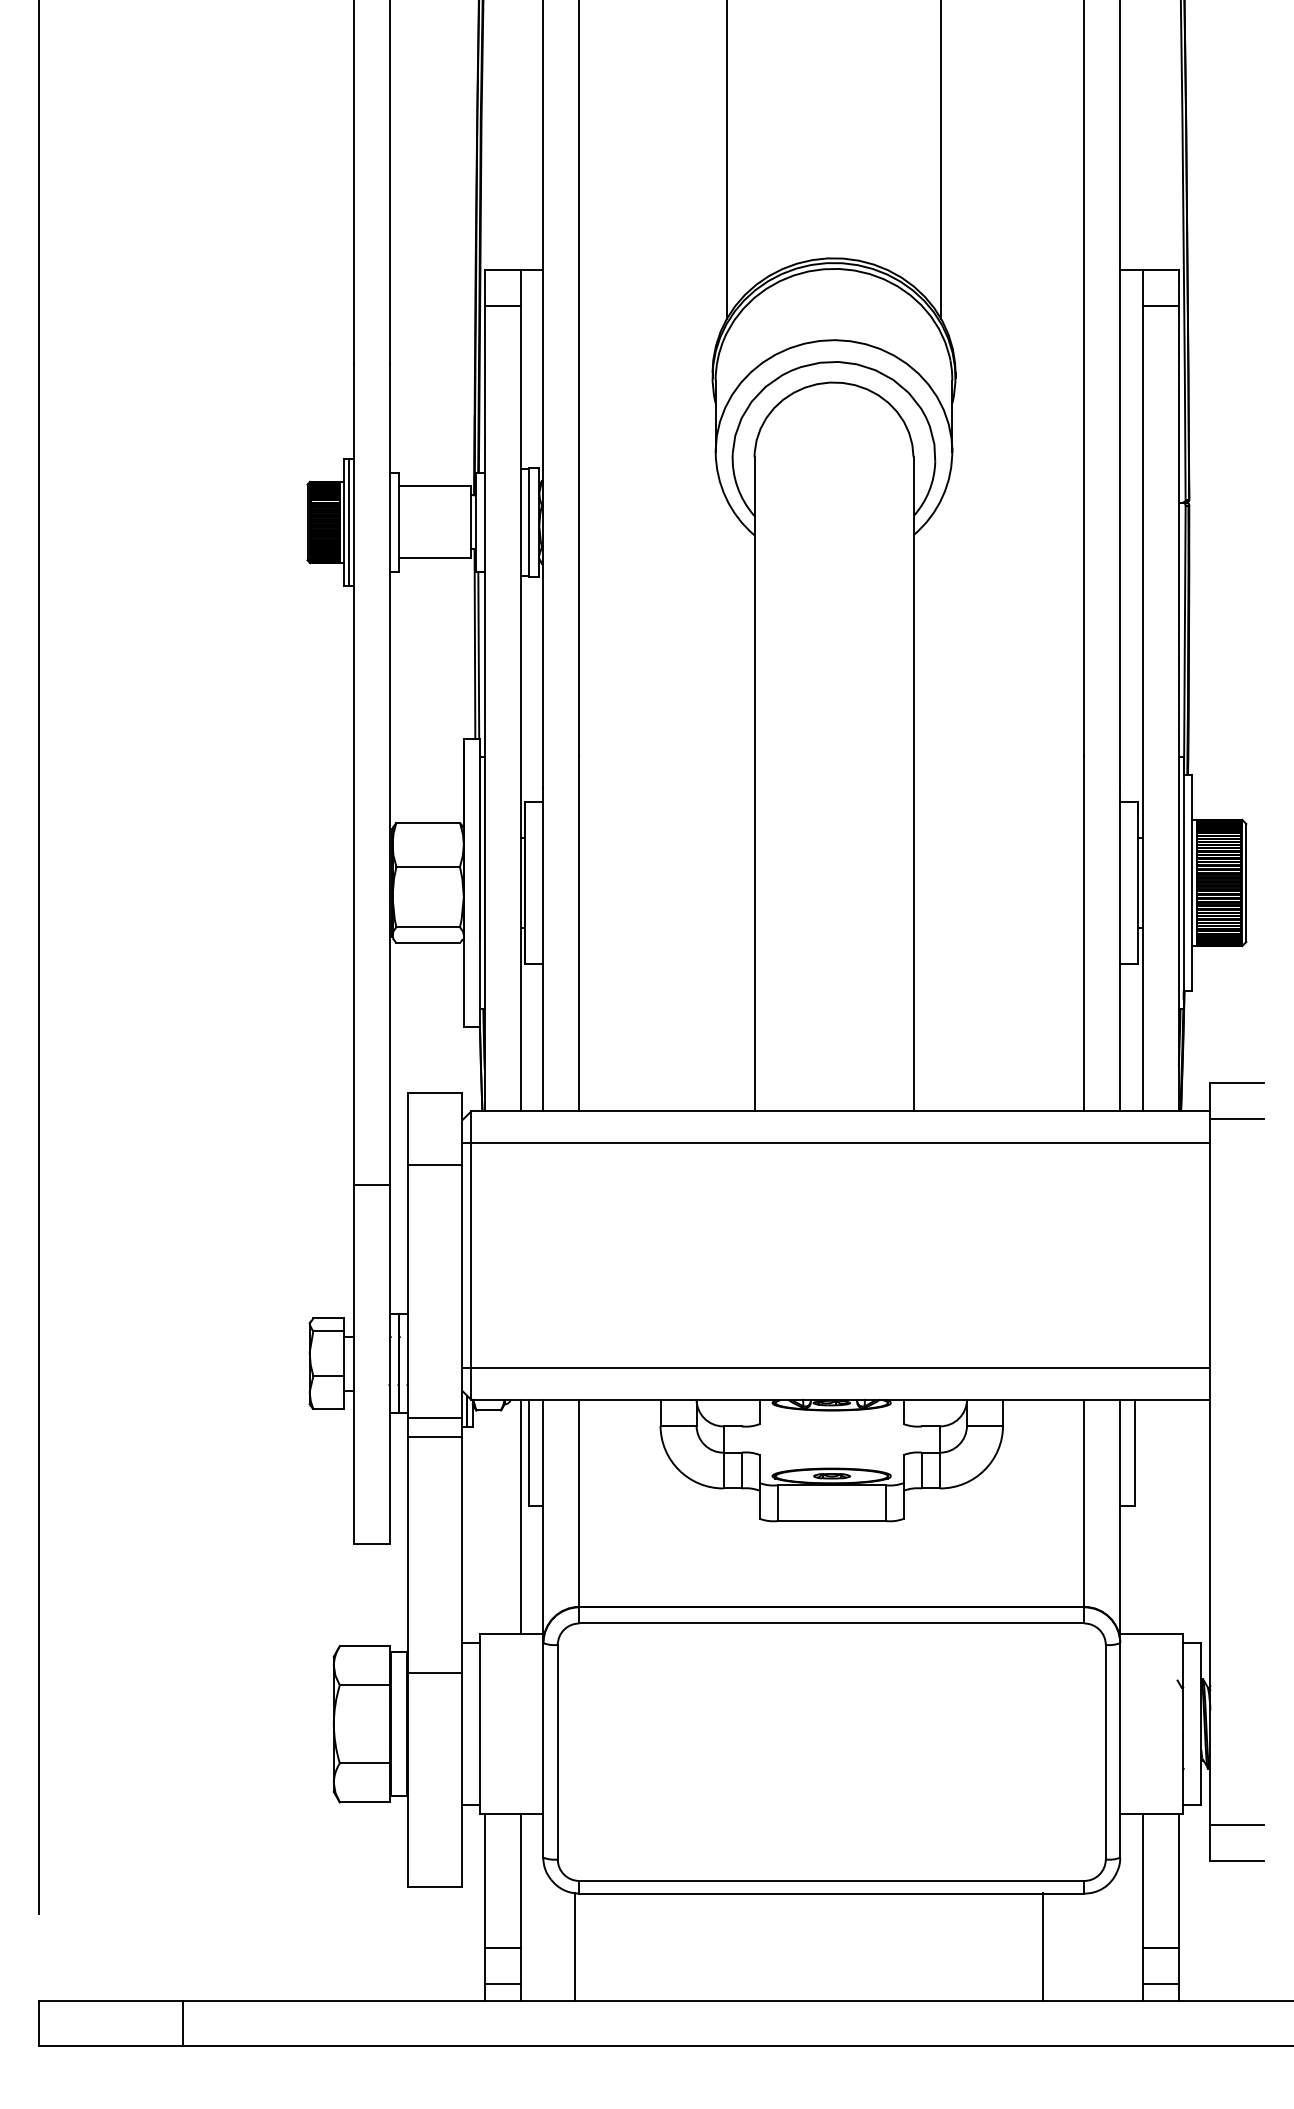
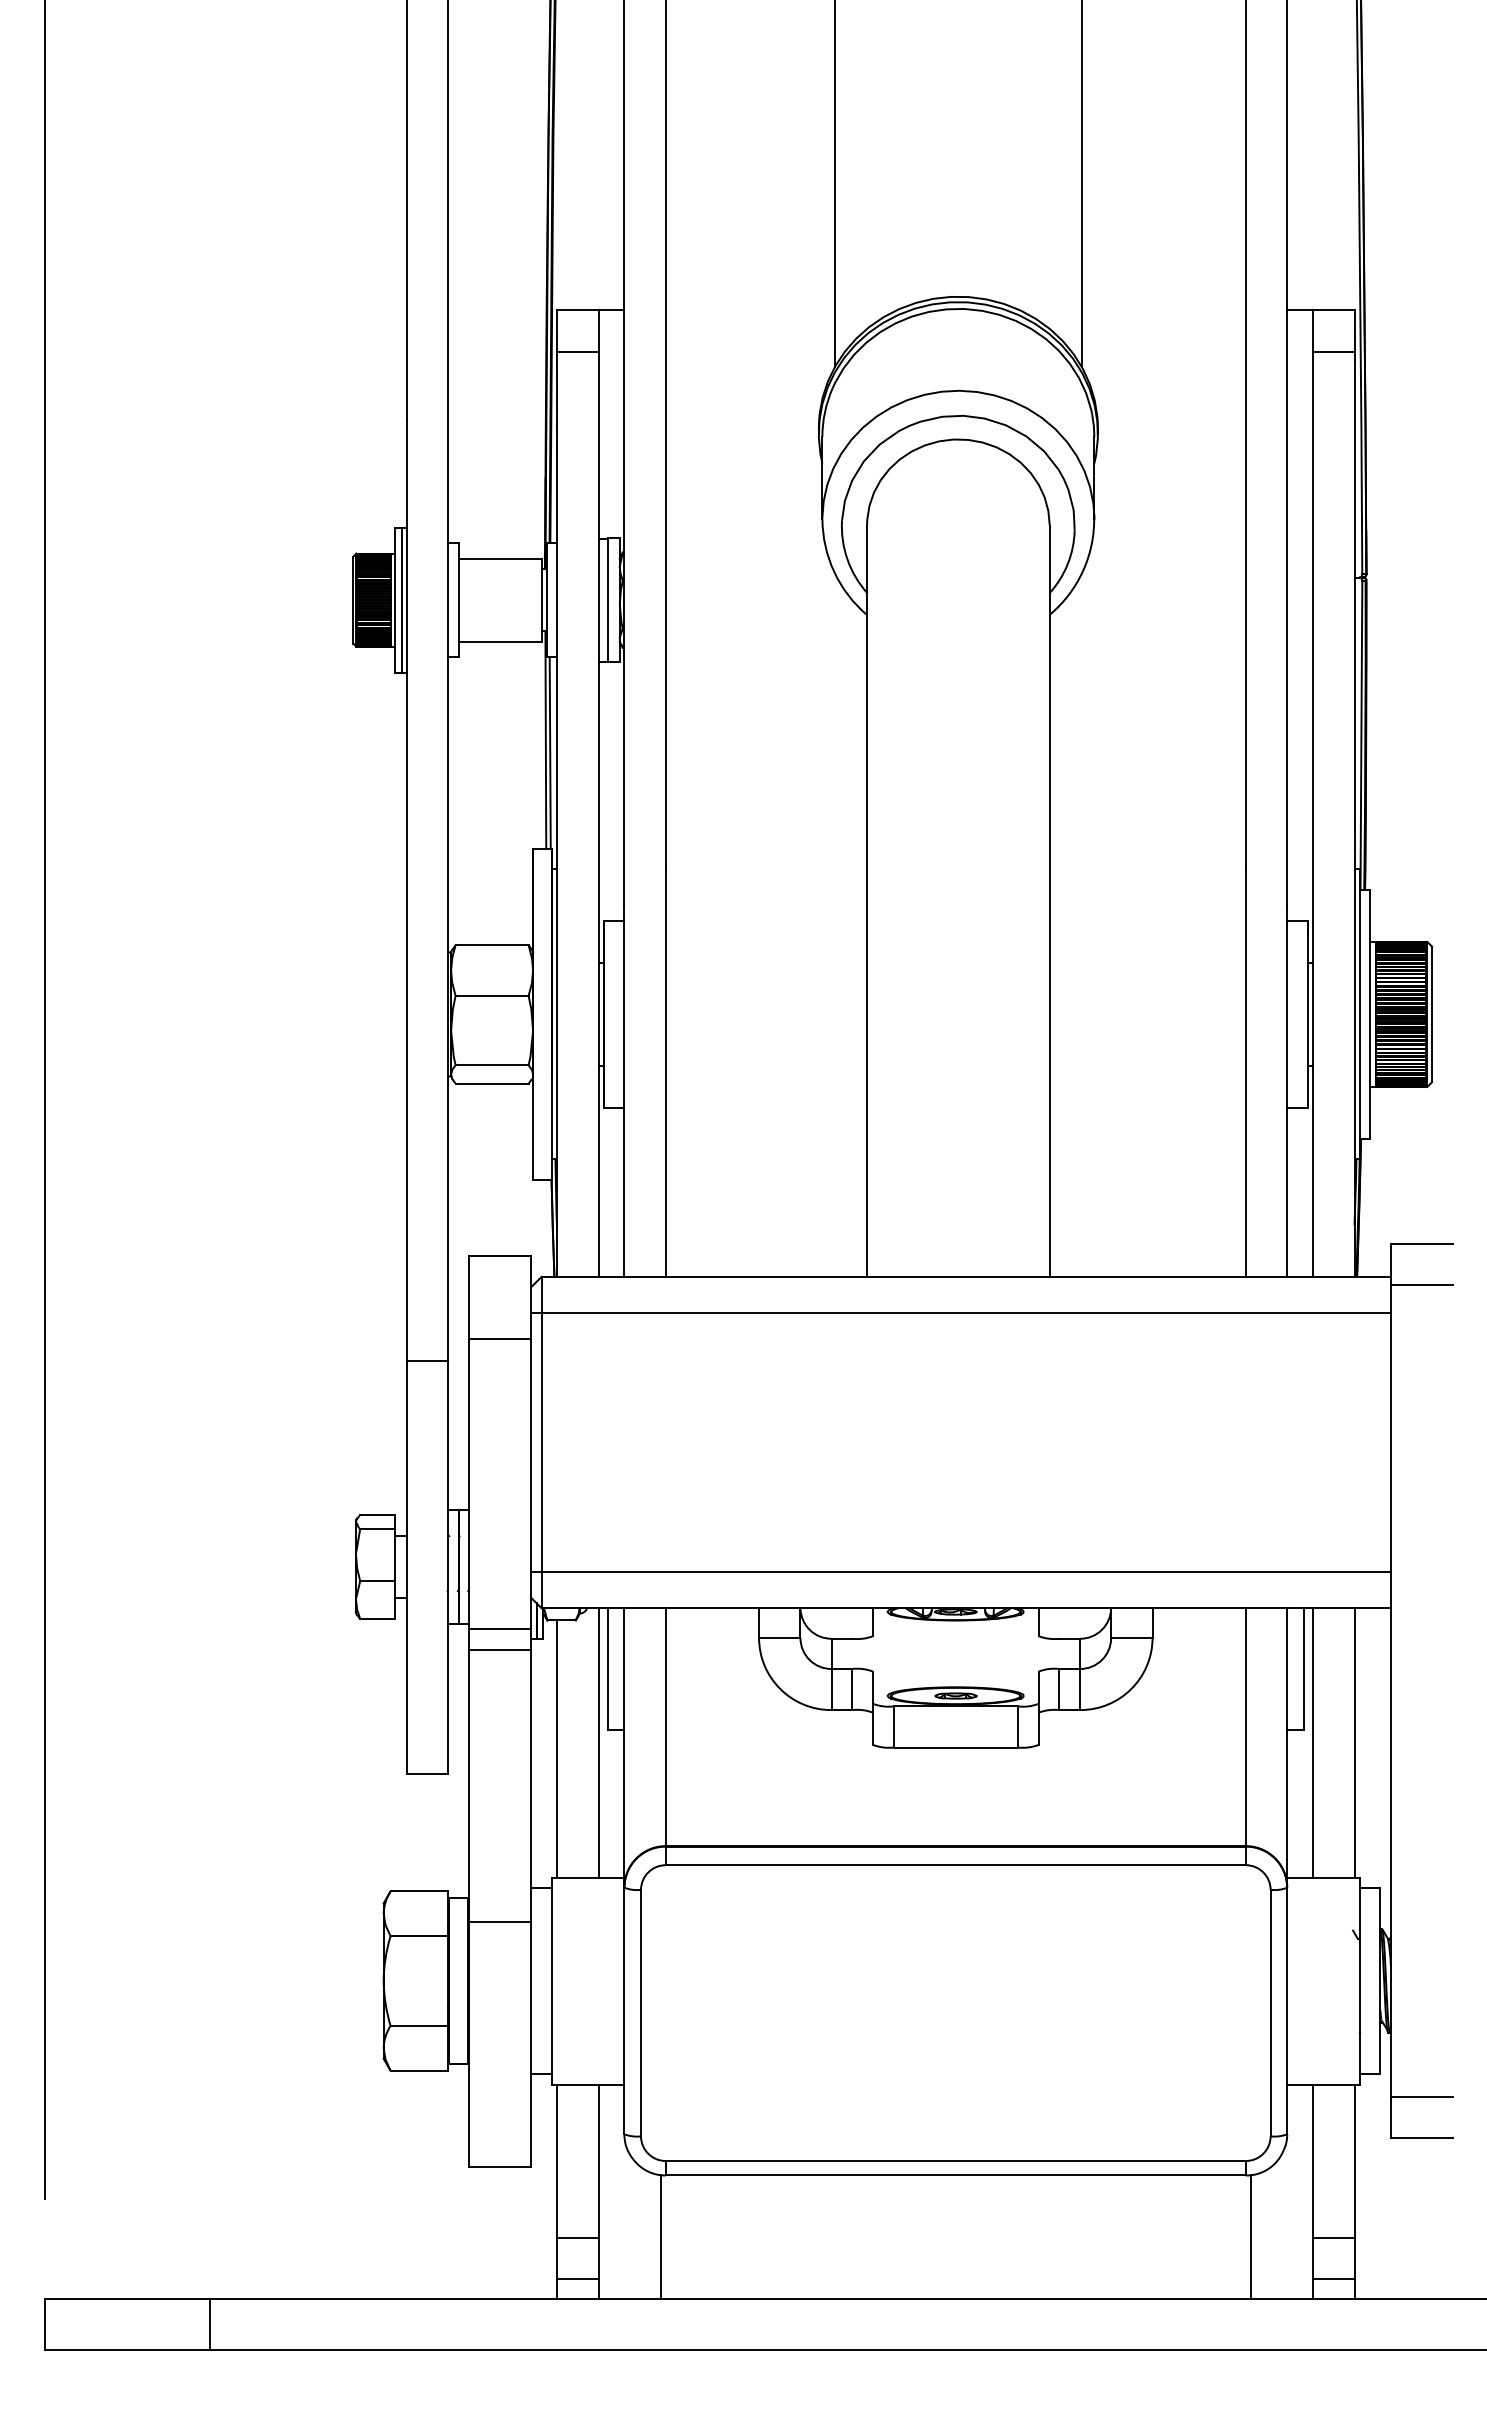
line: (1143, 1516) -> (1313, 1742), added
line: (1178, 1516) -> (1354, 1742), added
line: (485, 1521) -> (557, 1748), added
line: (1042, 1946) -> (1250, 2236), moved

